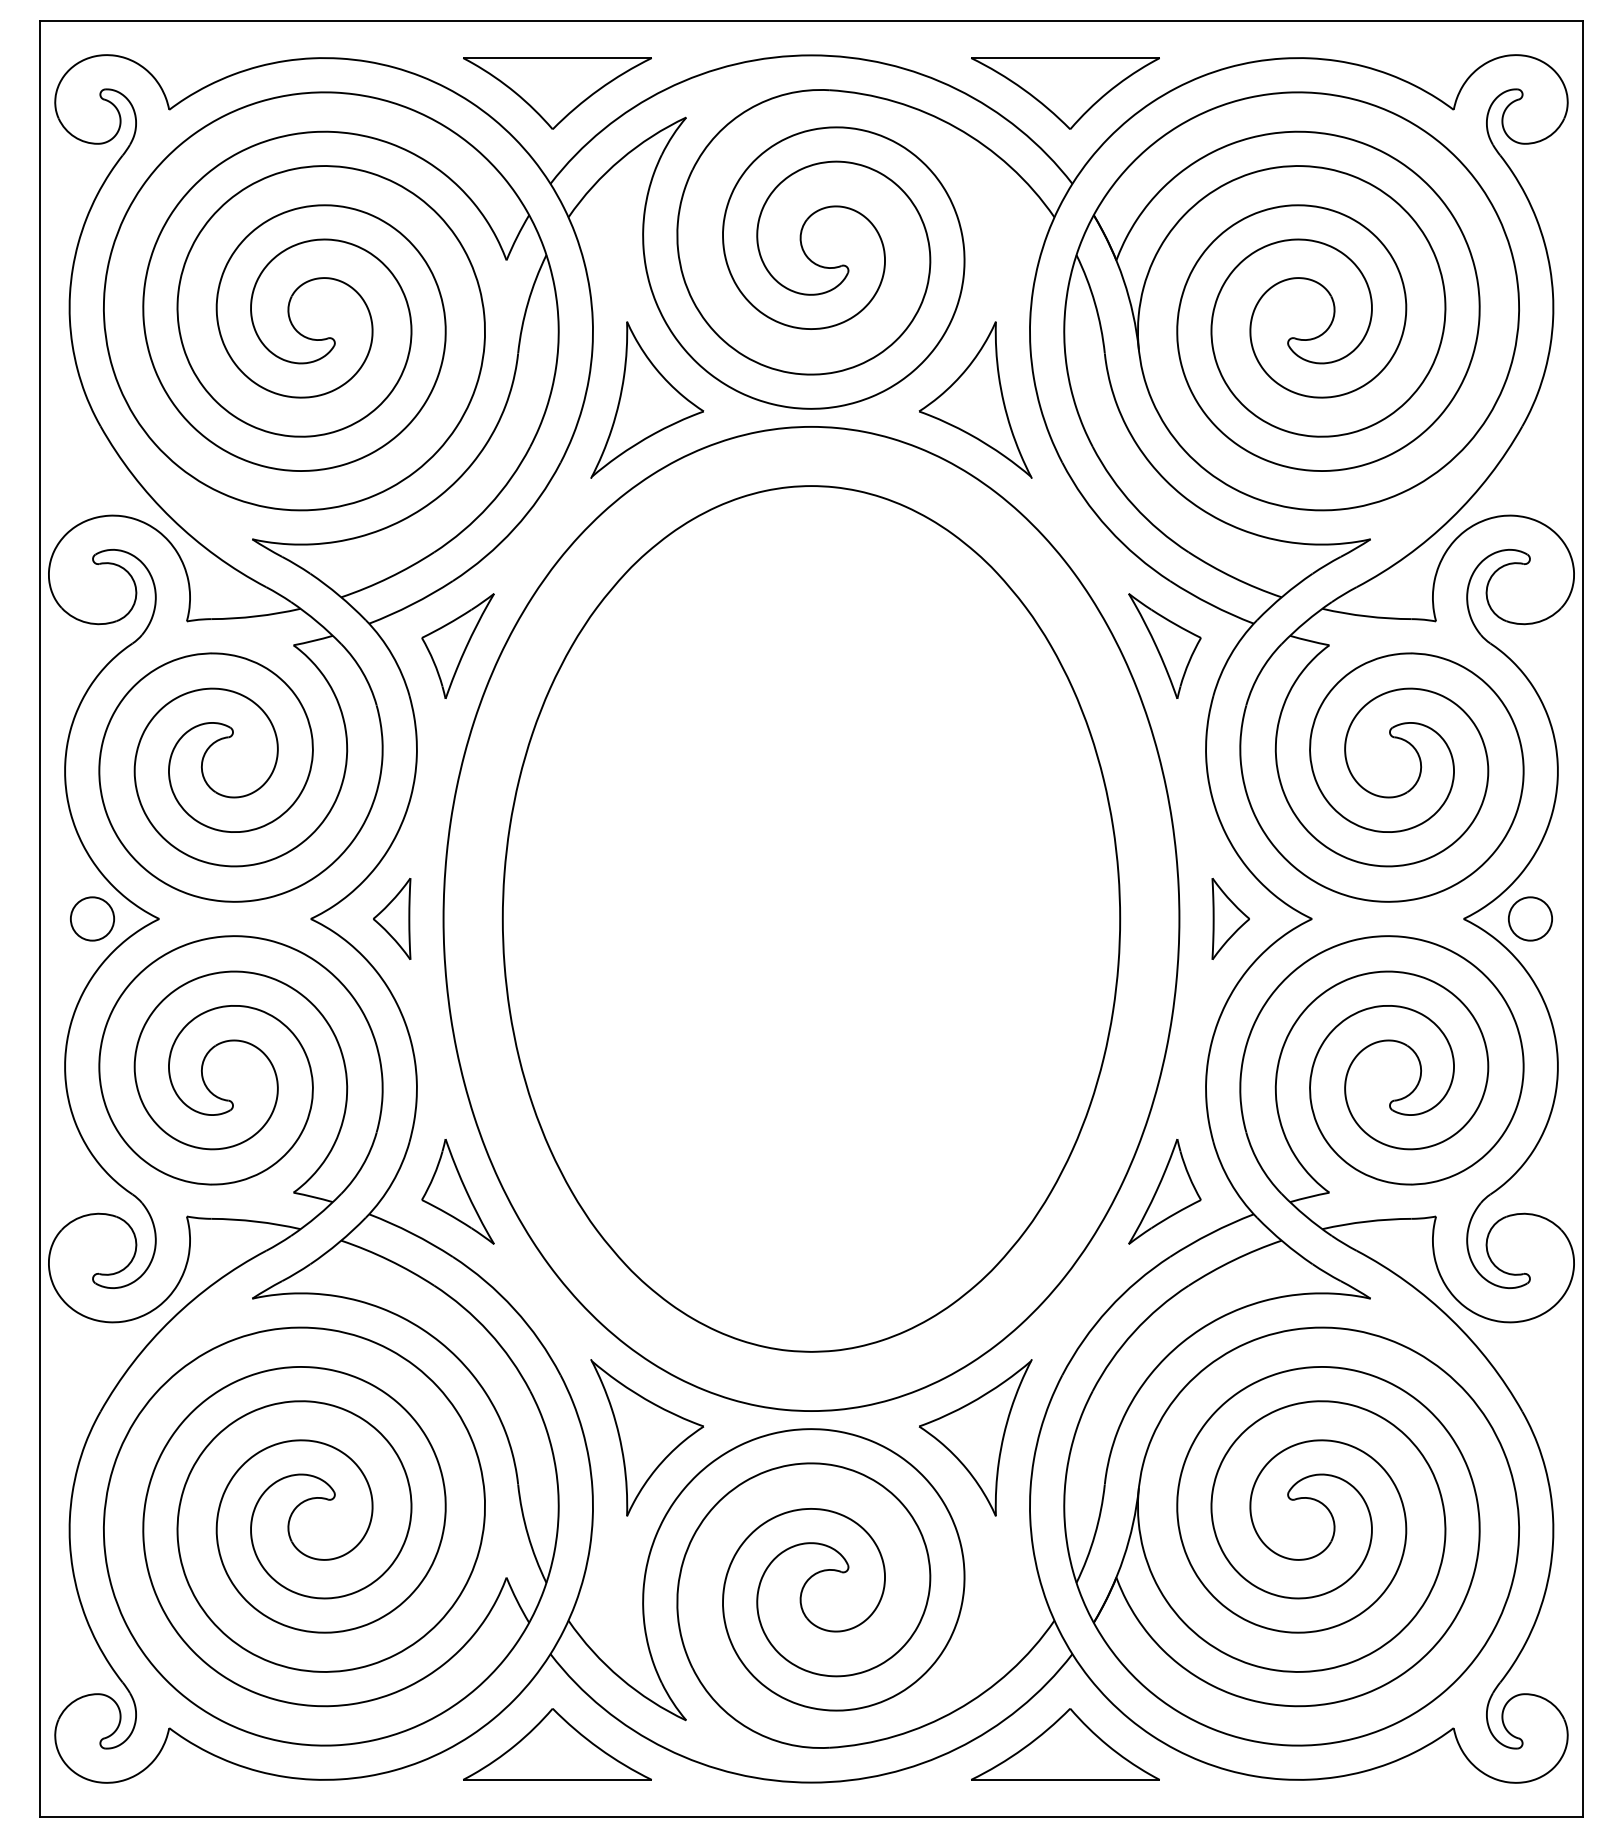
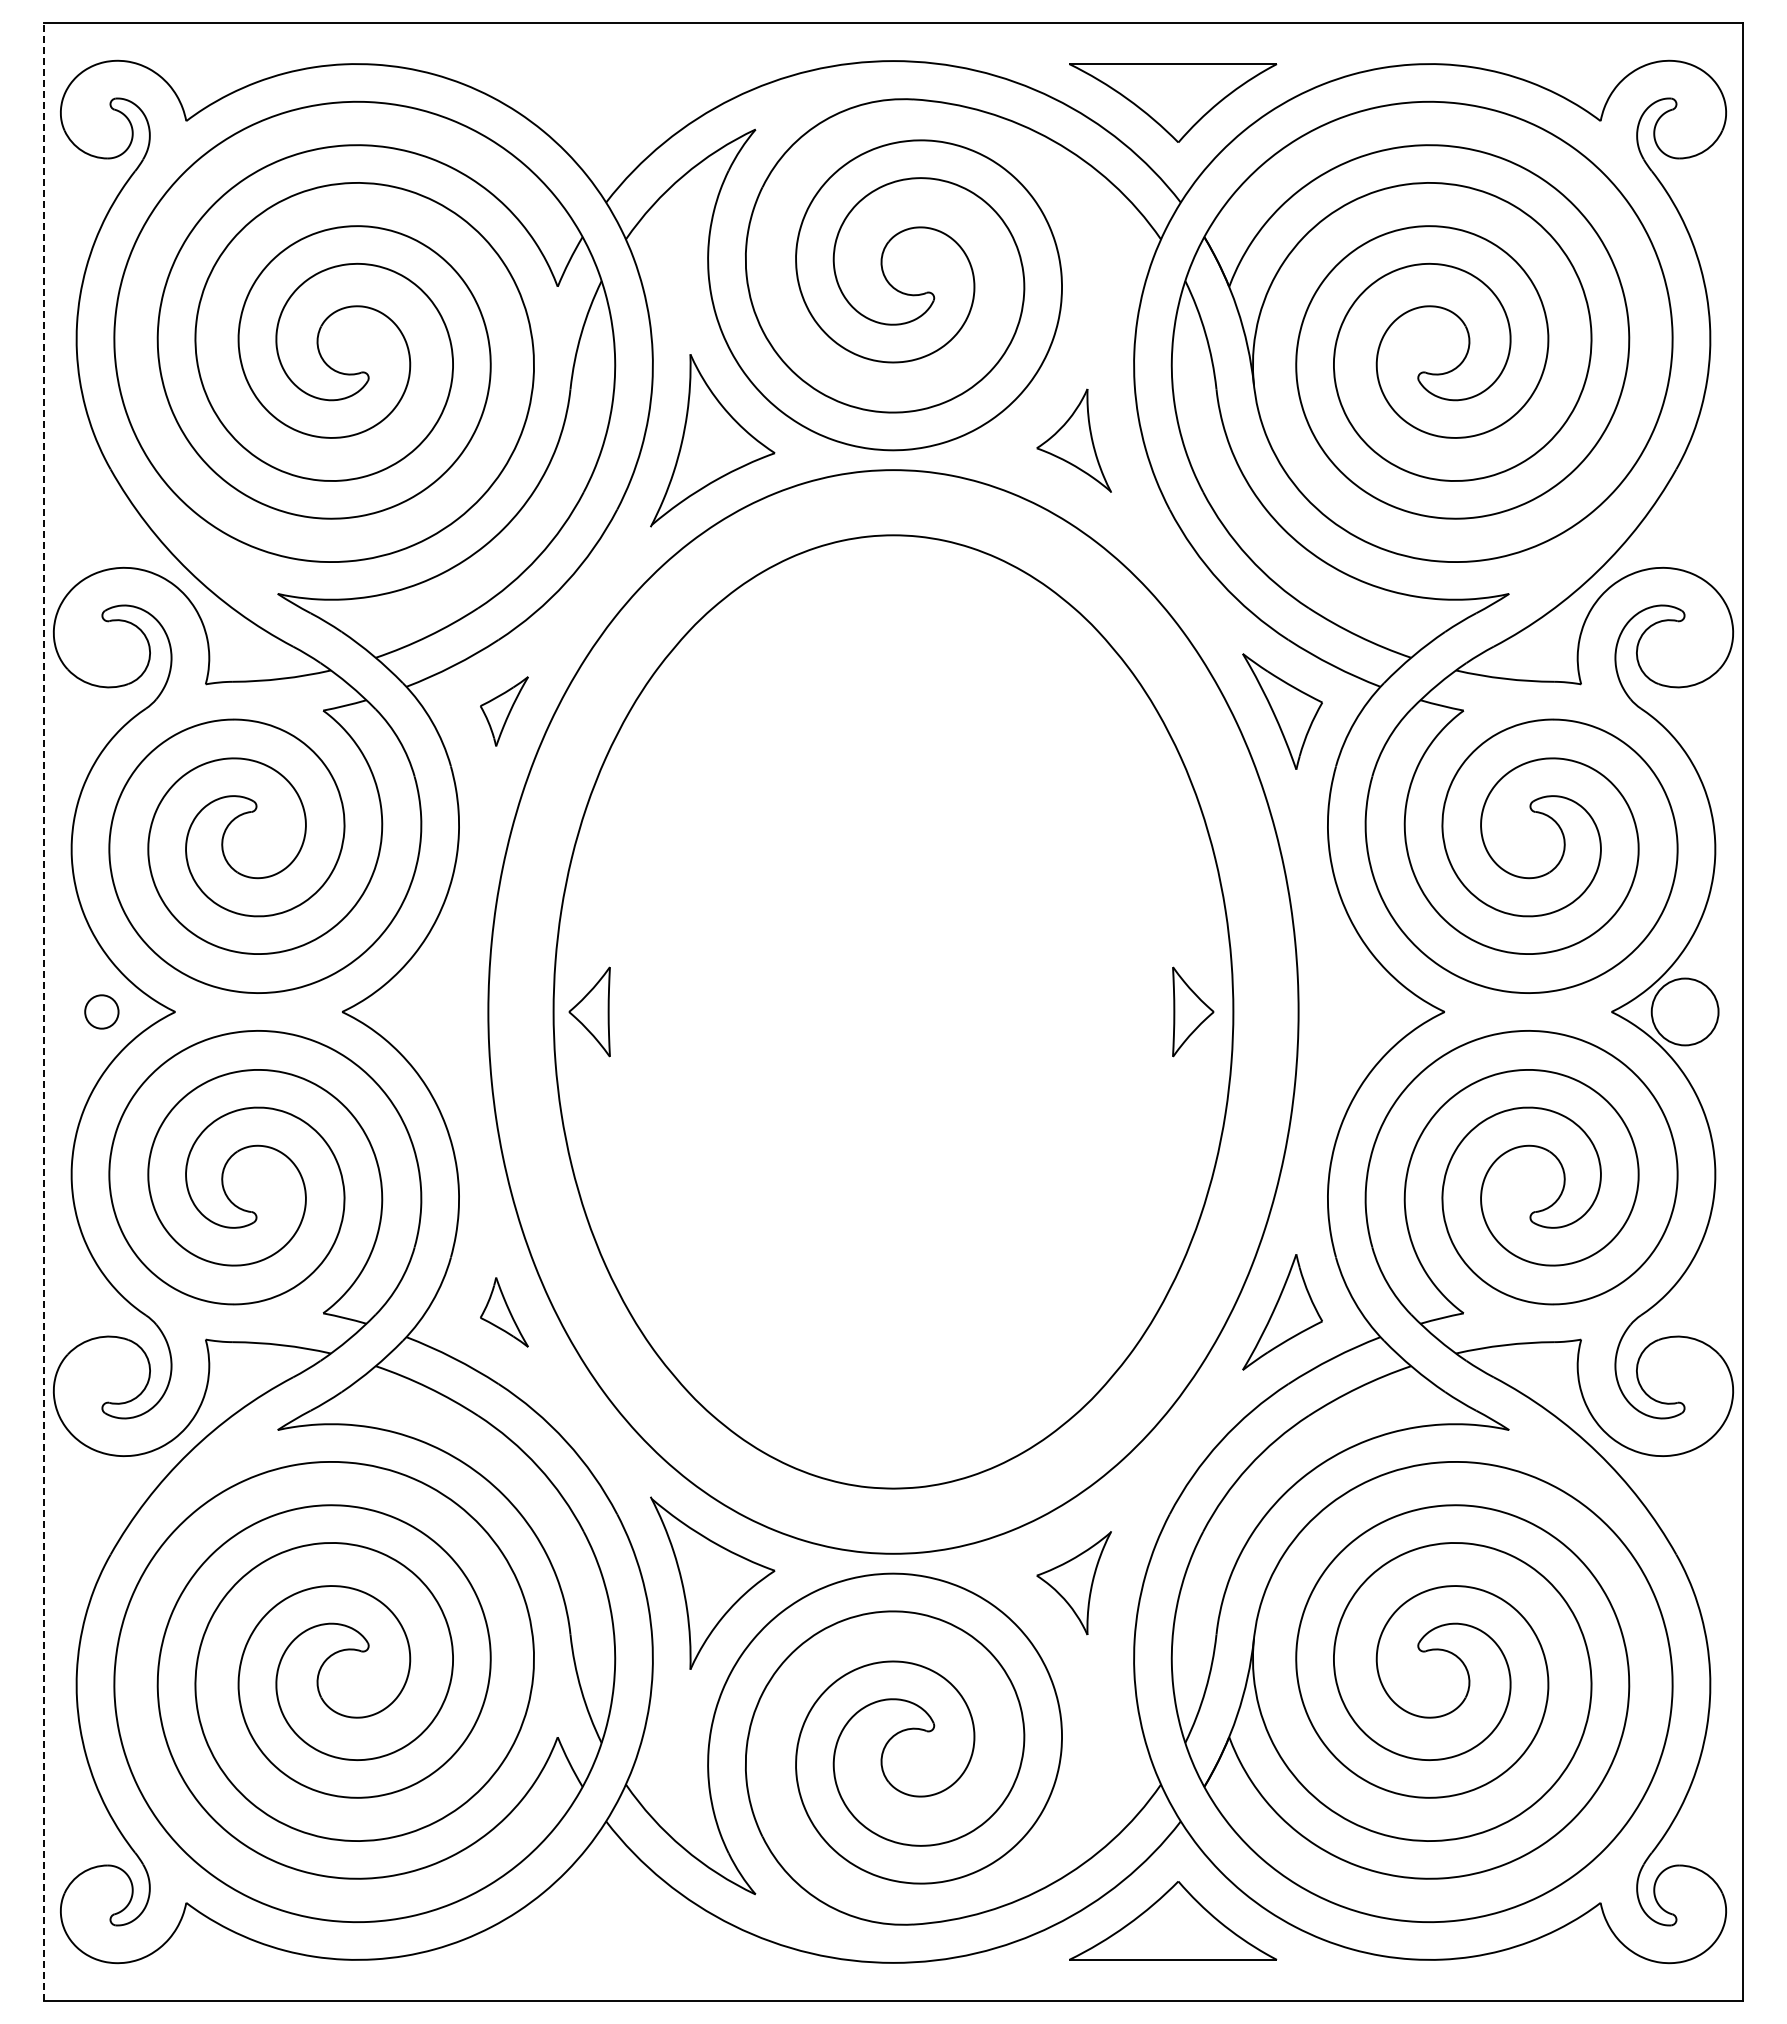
part: (557, 92) -> (613, 102), removed
part: (974, 399) -> (1073, 440), size x0.6
part: (458, 646) -> (504, 711), size x0.6
circle: (92, 918) -> (101, 1011), size x0.7
part: (391, 918) -> (589, 1011), moved
part: (1231, 918) -> (1193, 1011), moved
circle: (1530, 918) -> (1685, 1011), size x1.4
line: (40, 919) -> (44, 1012), solid -> dashed
part: (458, 1191) -> (504, 1312), size x0.6
part: (974, 1437) -> (1073, 1582), size x0.6
part: (557, 1744) -> (613, 1920), removed

